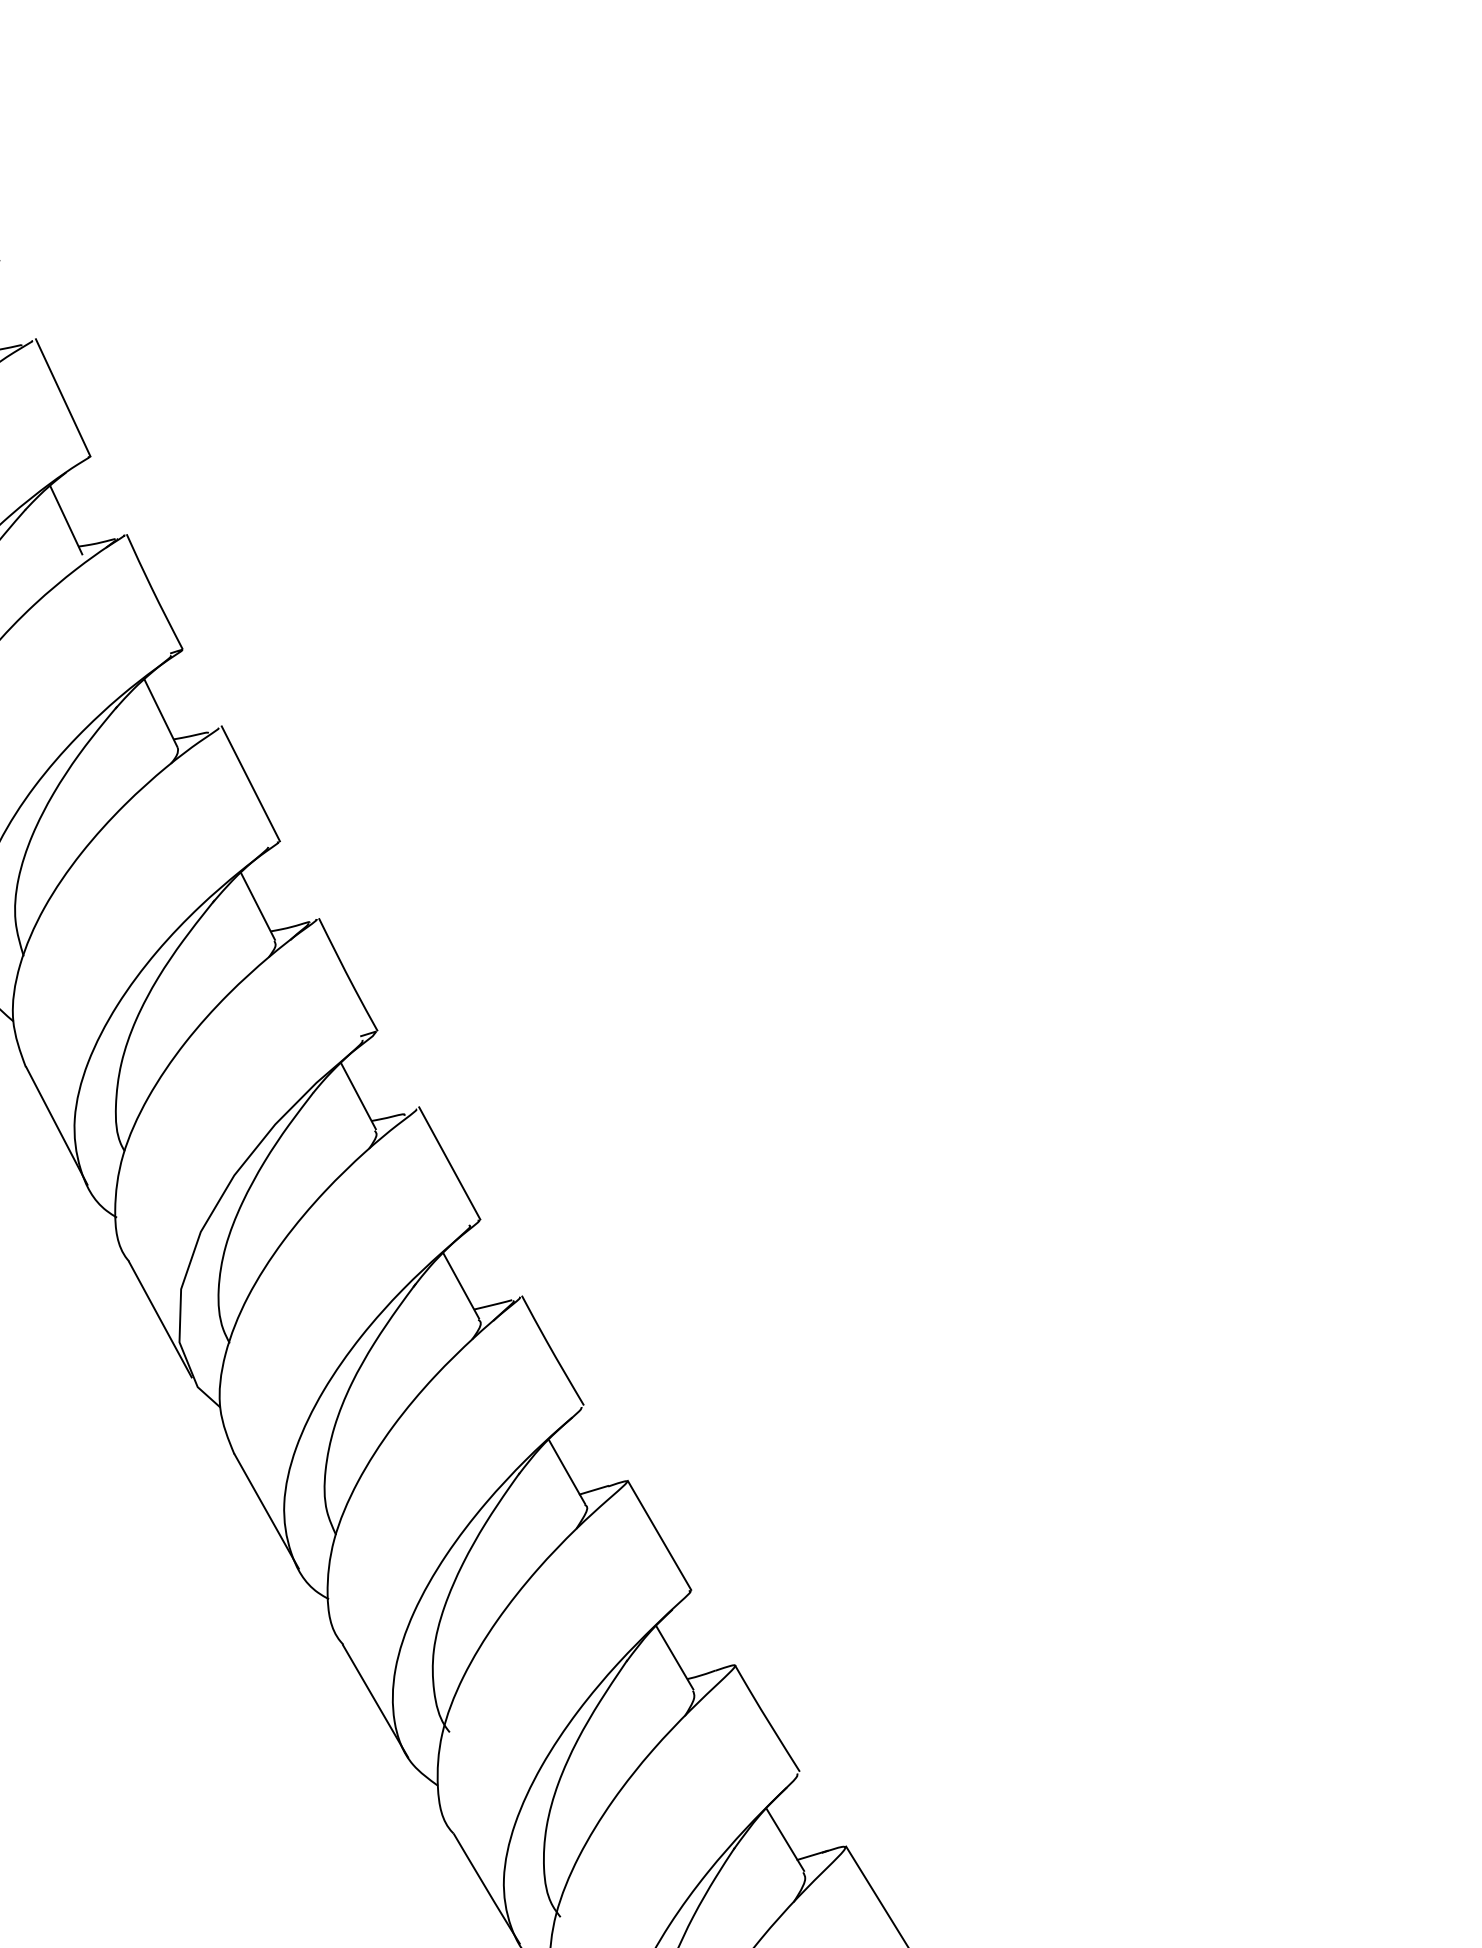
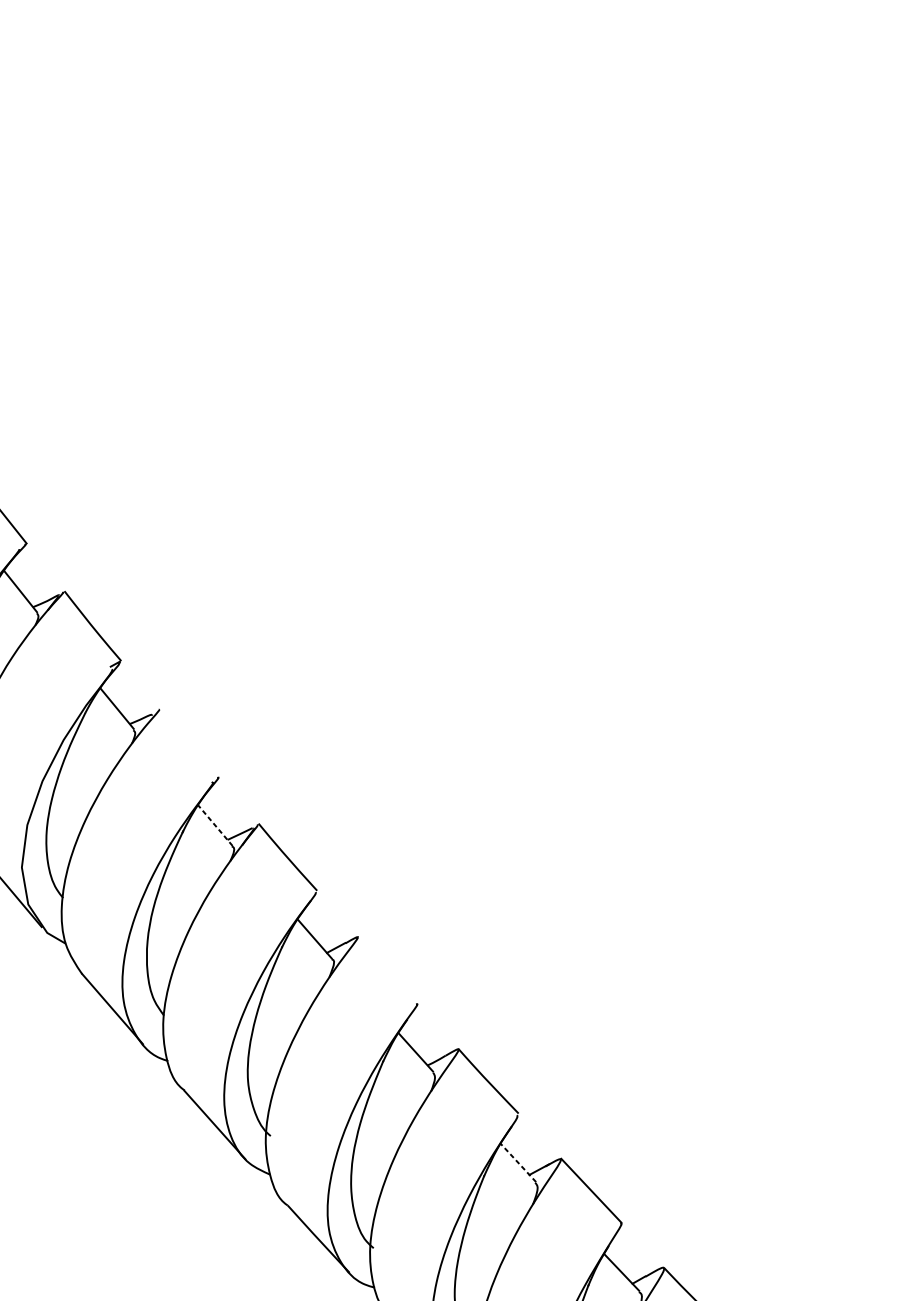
line: (449, 1163) -> (189, 742), removed
line: (460, 1285) -> (214, 825), solid -> dashed
line: (659, 1534) -> (387, 969), removed
line: (785, 1839) -> (518, 1162), solid -> dashed

